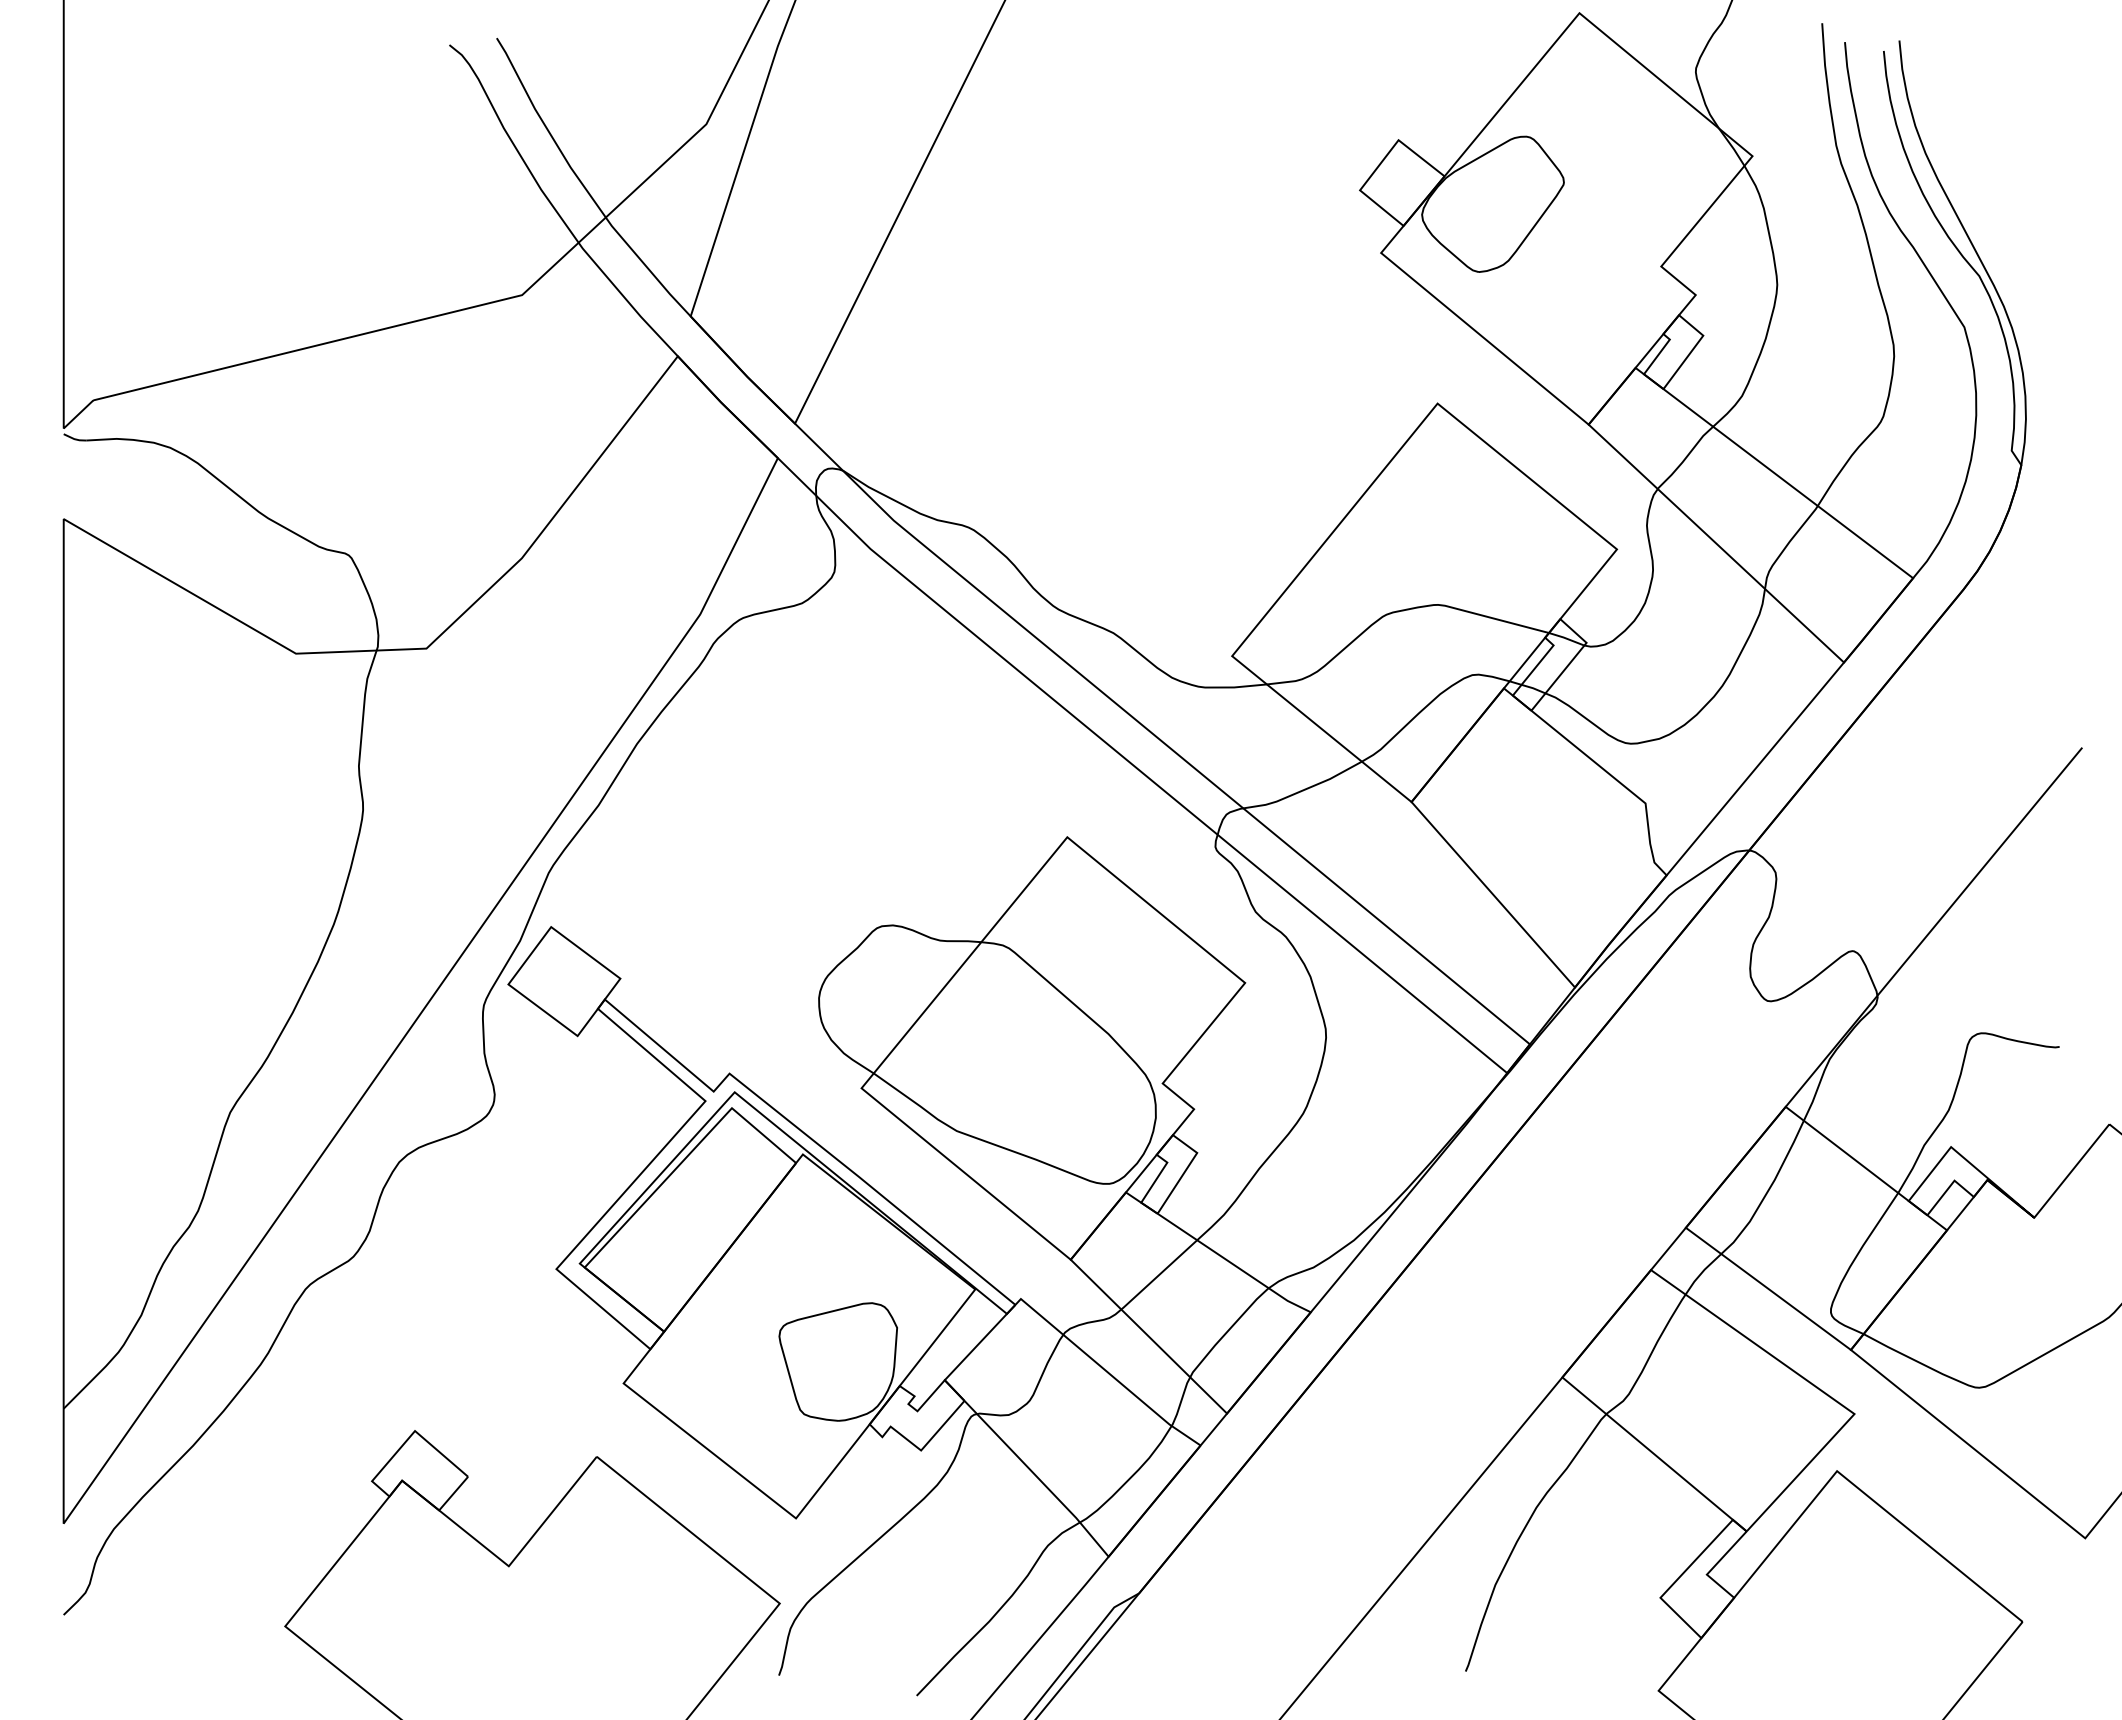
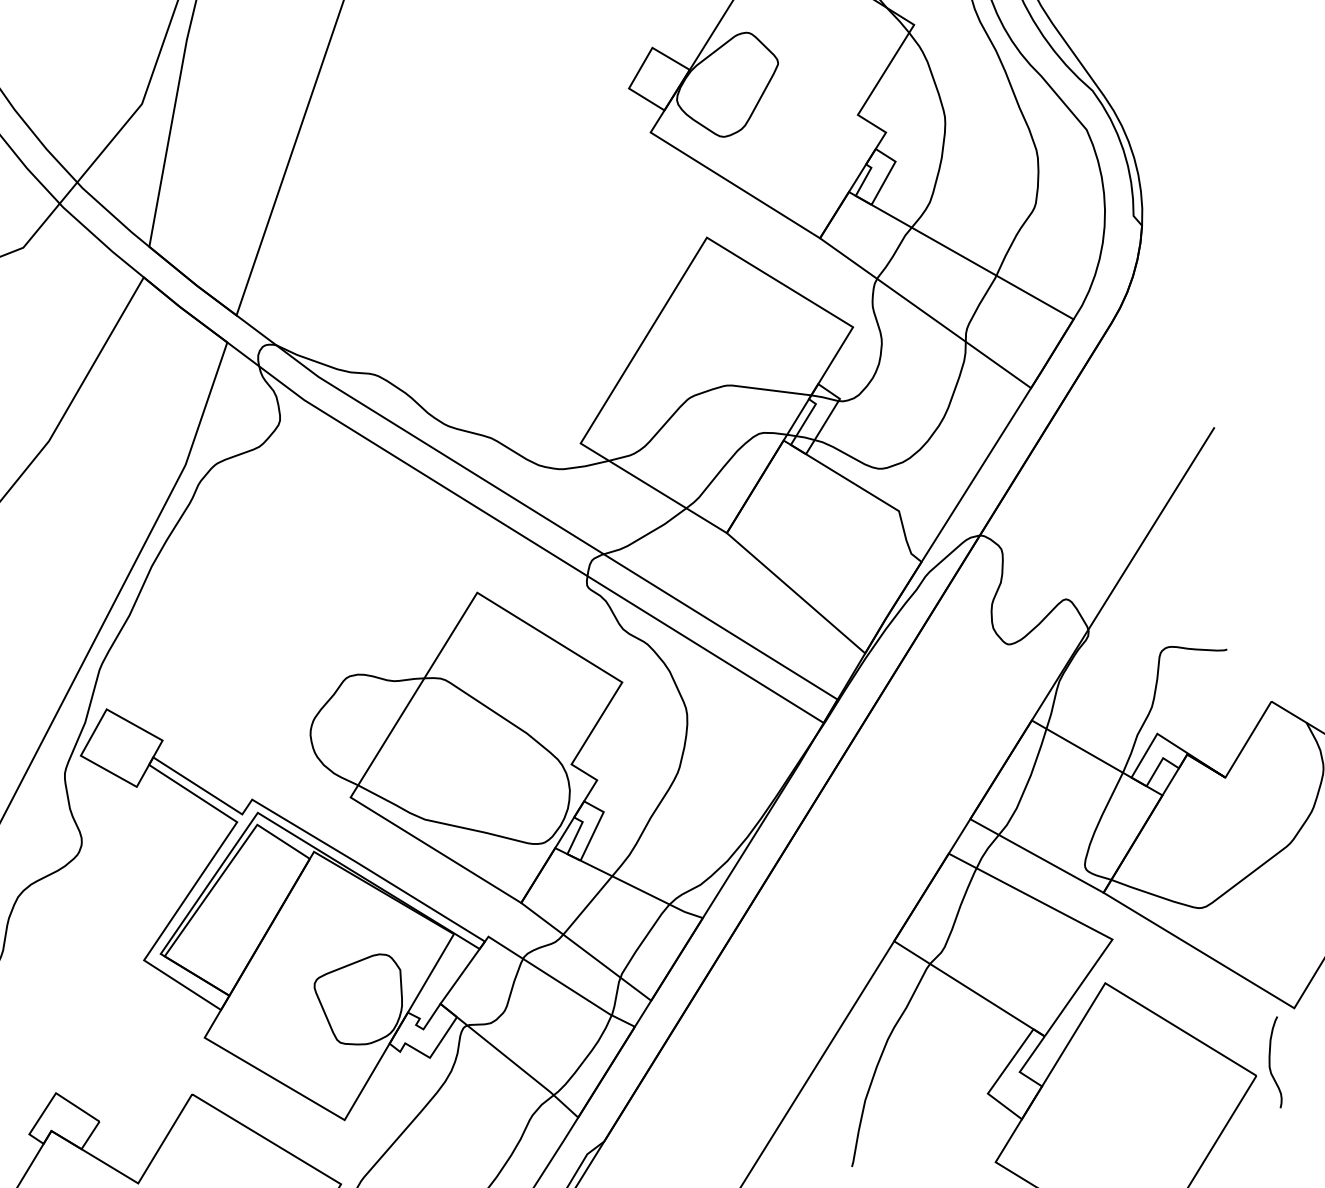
curve: (2043, 1607) -> (1270, 1063), added

